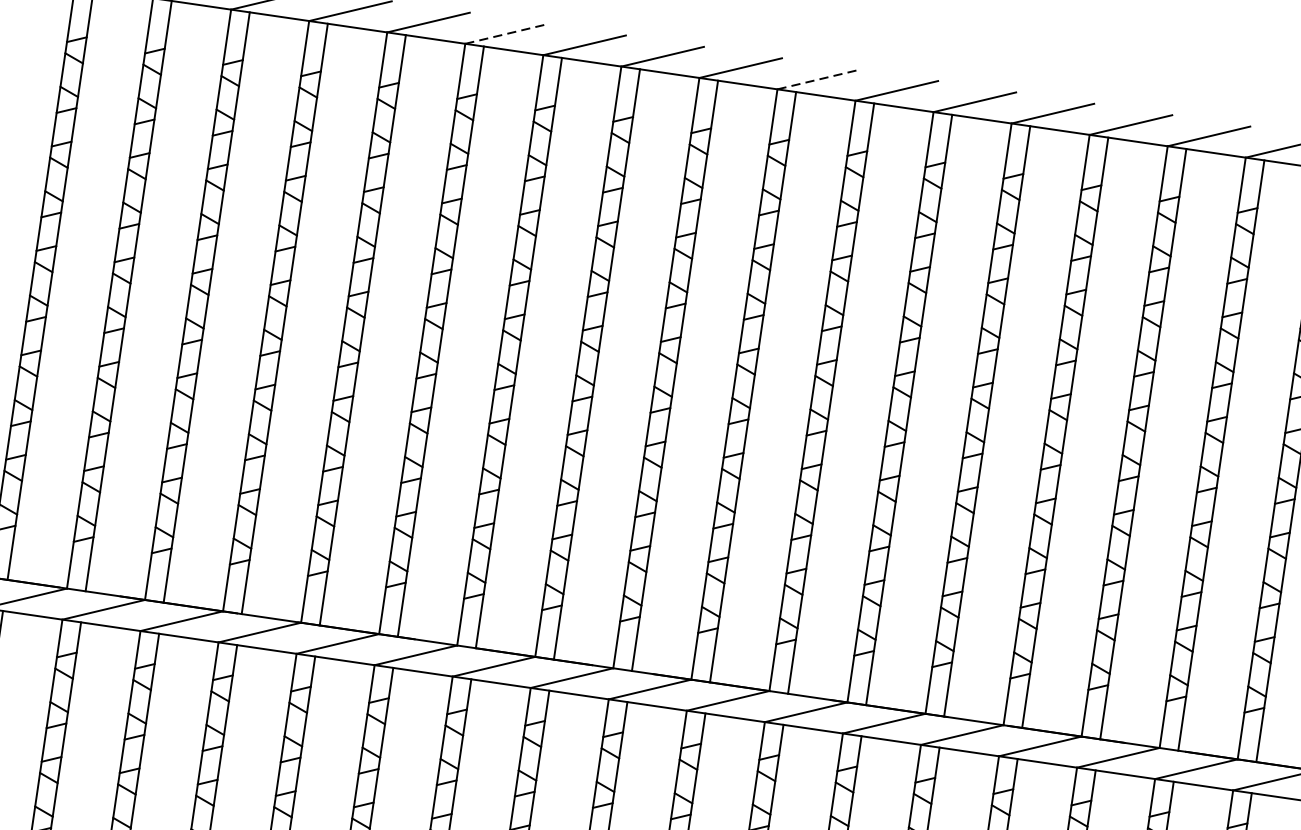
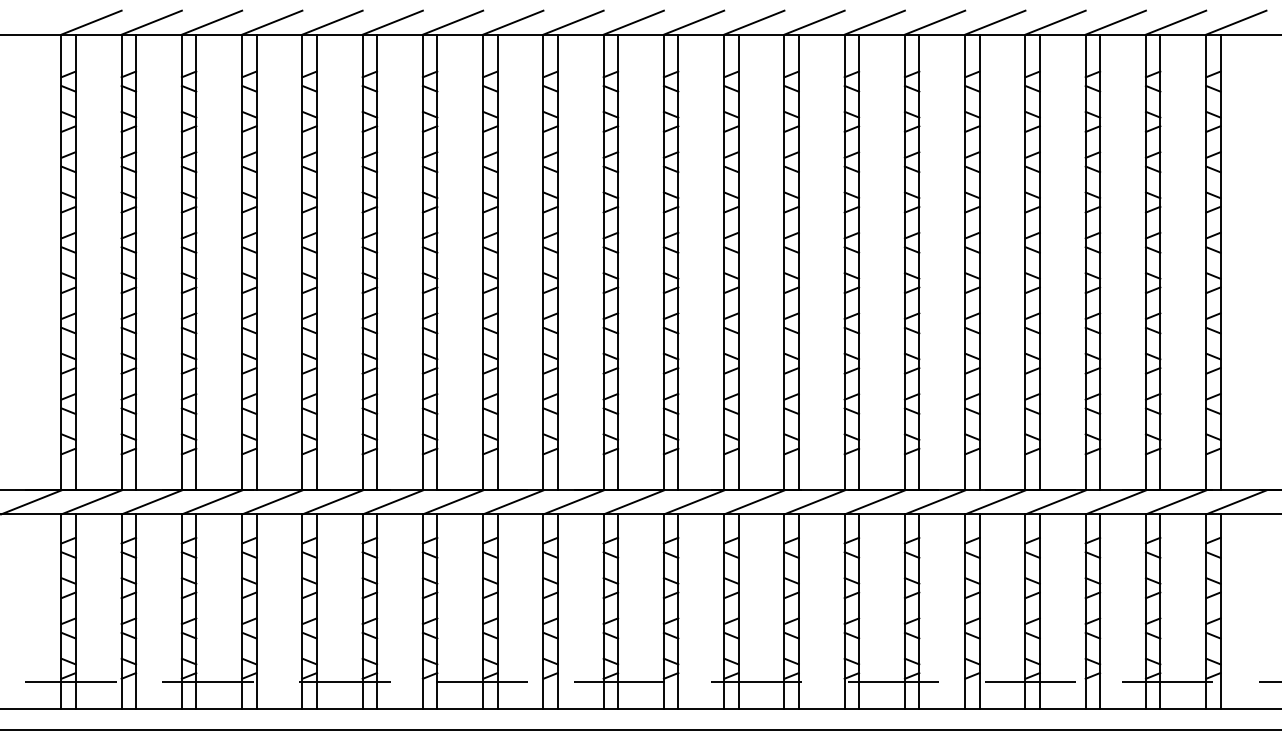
line: (507, 33) -> (393, 22), dashed -> solid
line: (819, 79) -> (634, 22), dashed -> solid

